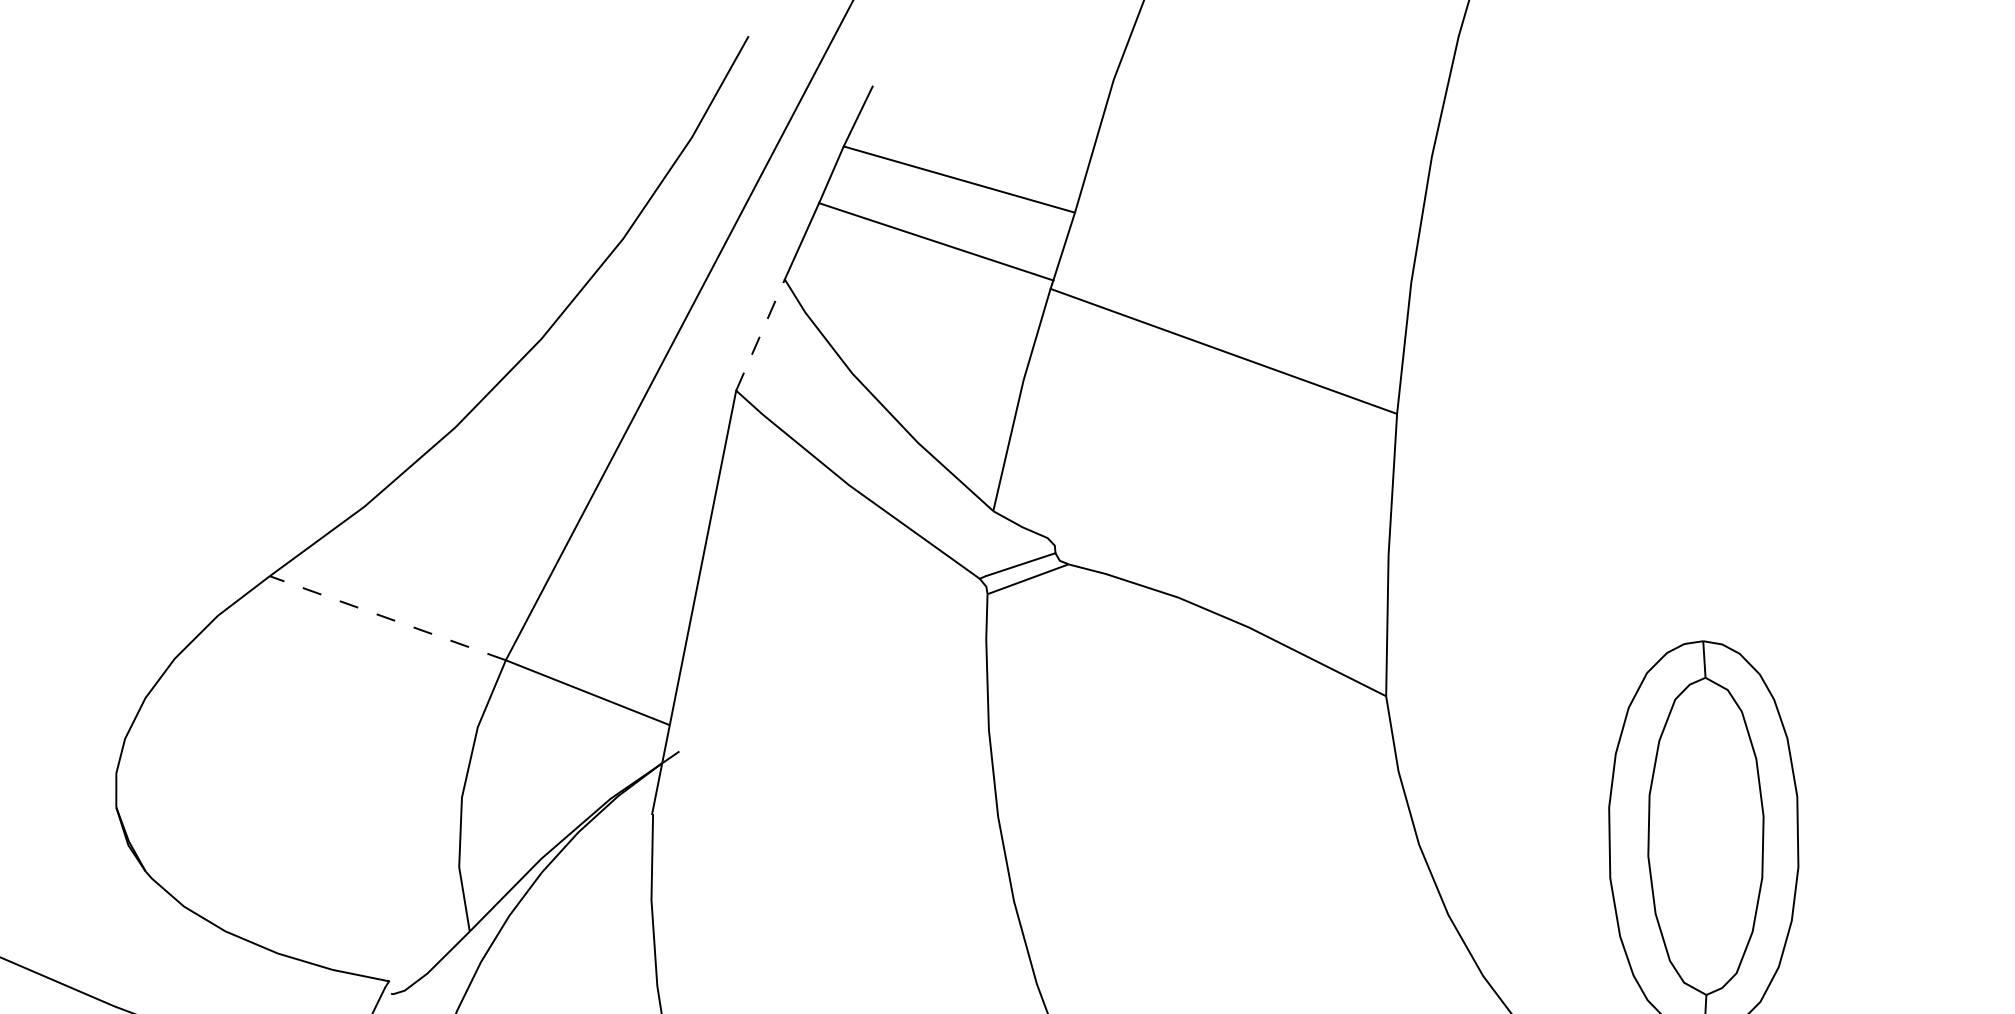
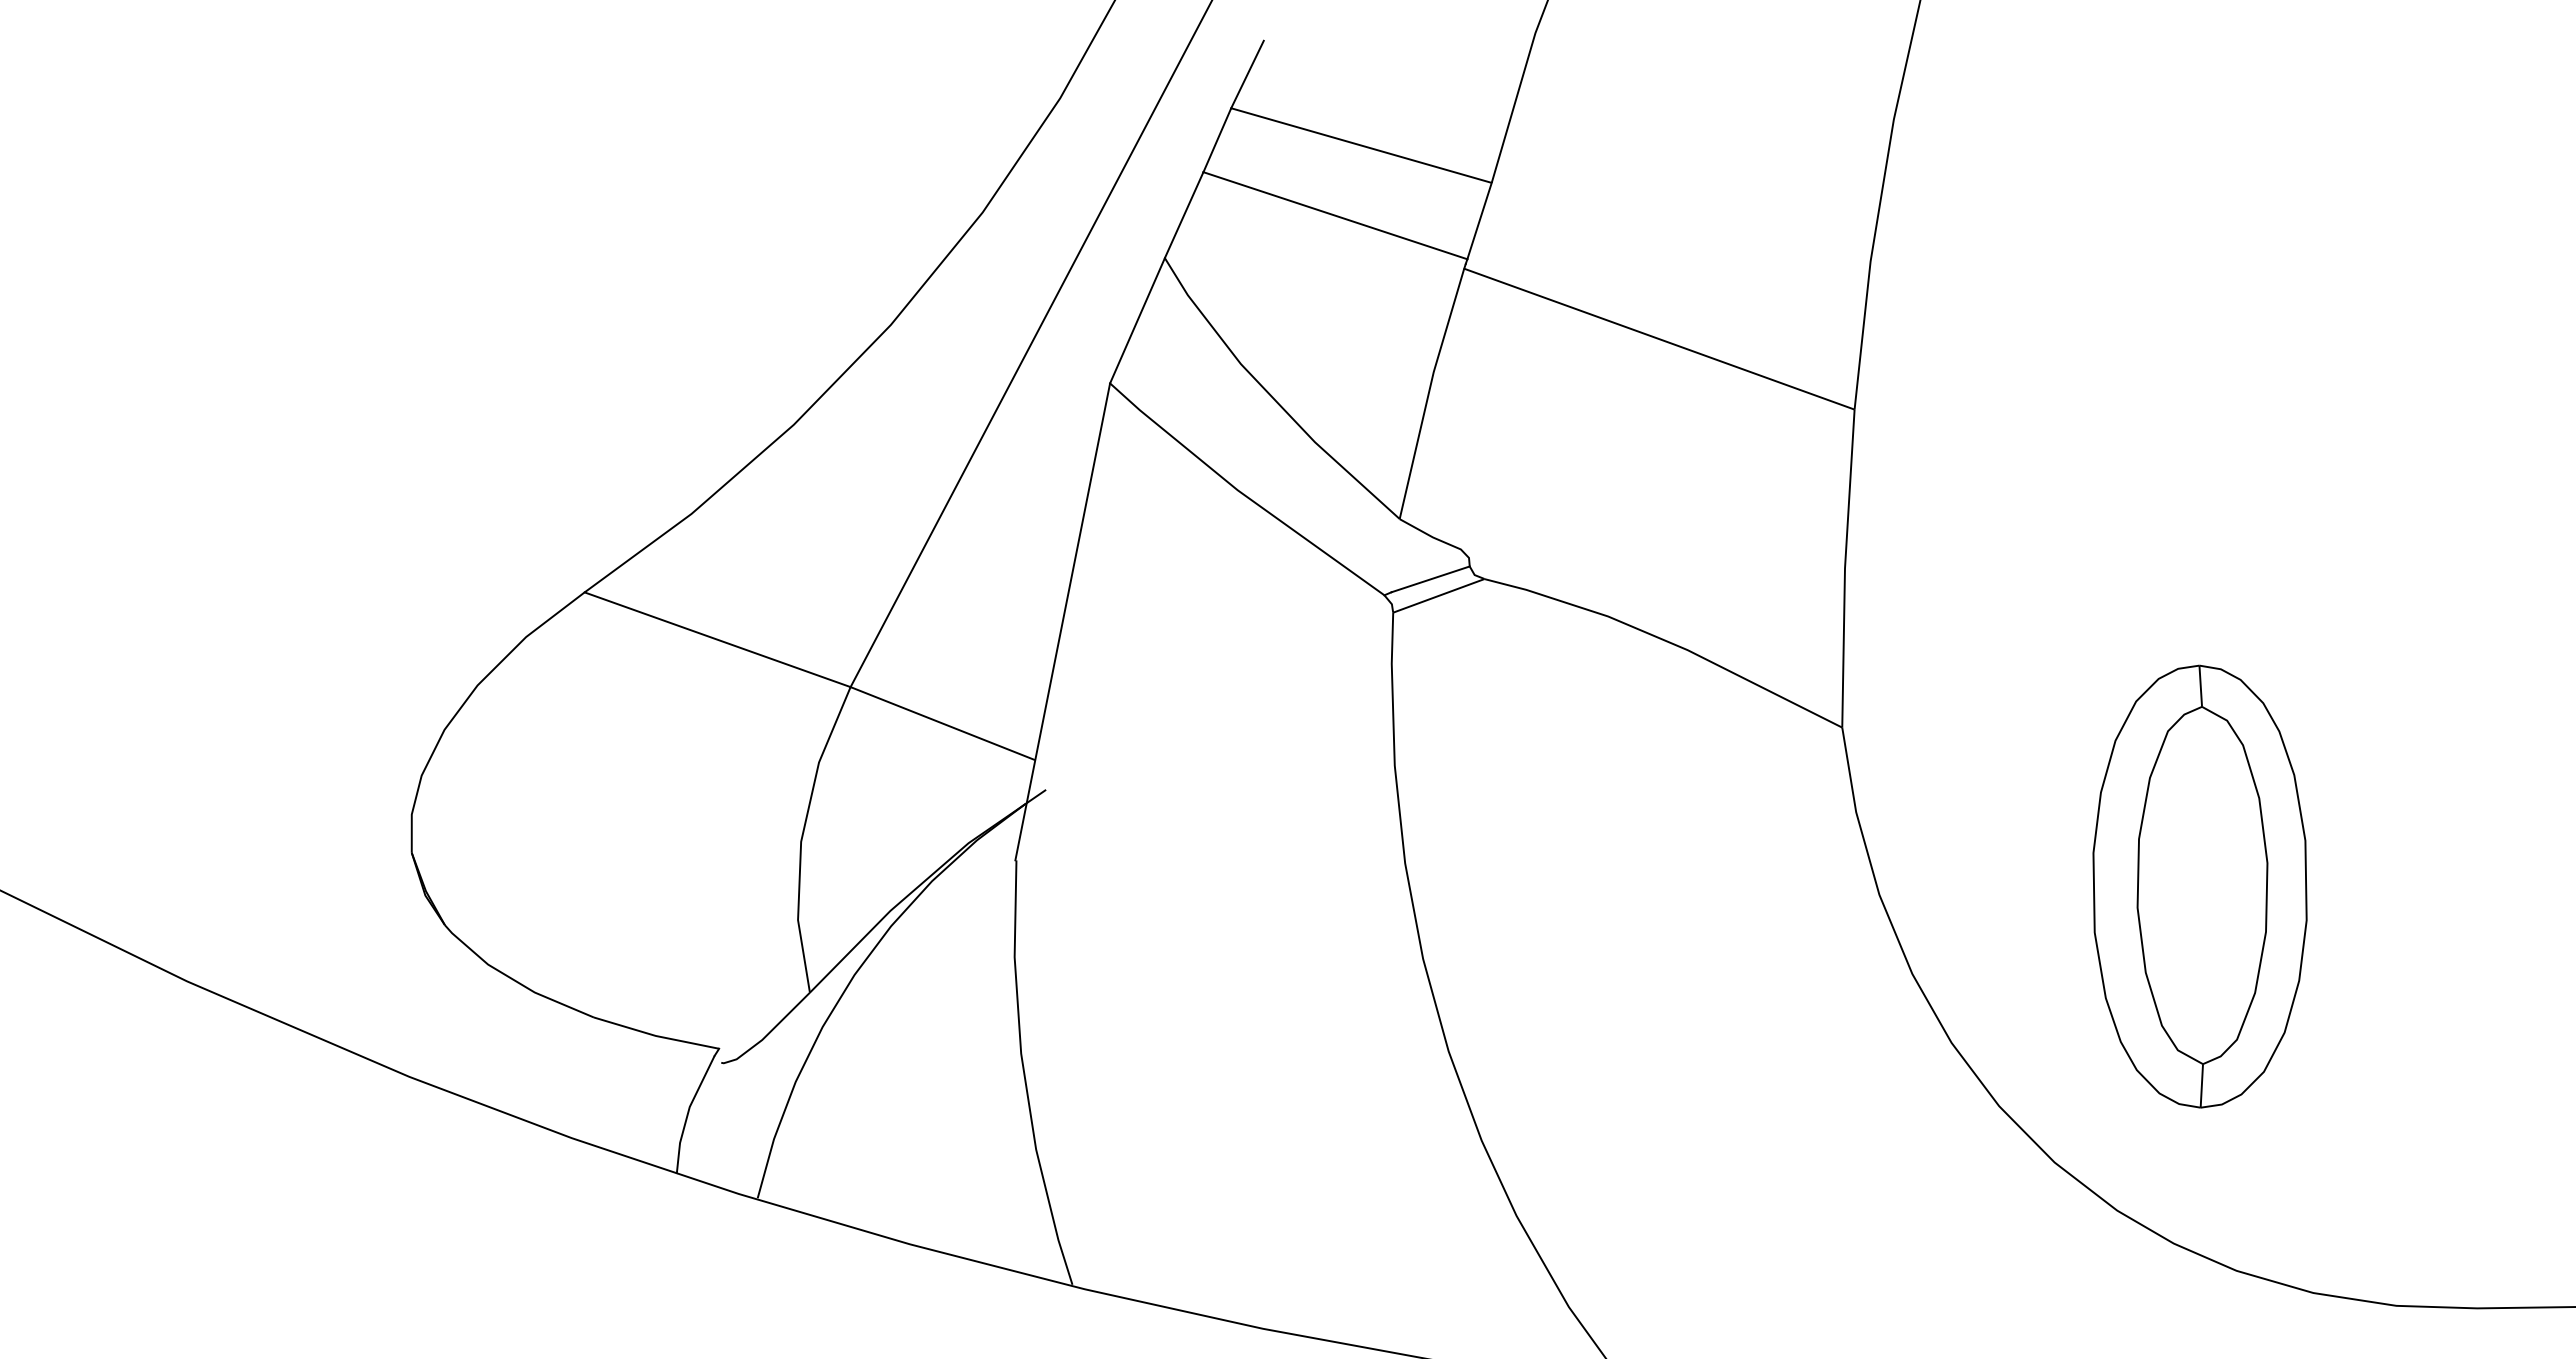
line: (760, 334) -> (1137, 320), dashed -> solid
line: (387, 618) -> (717, 639), dashed -> solid

